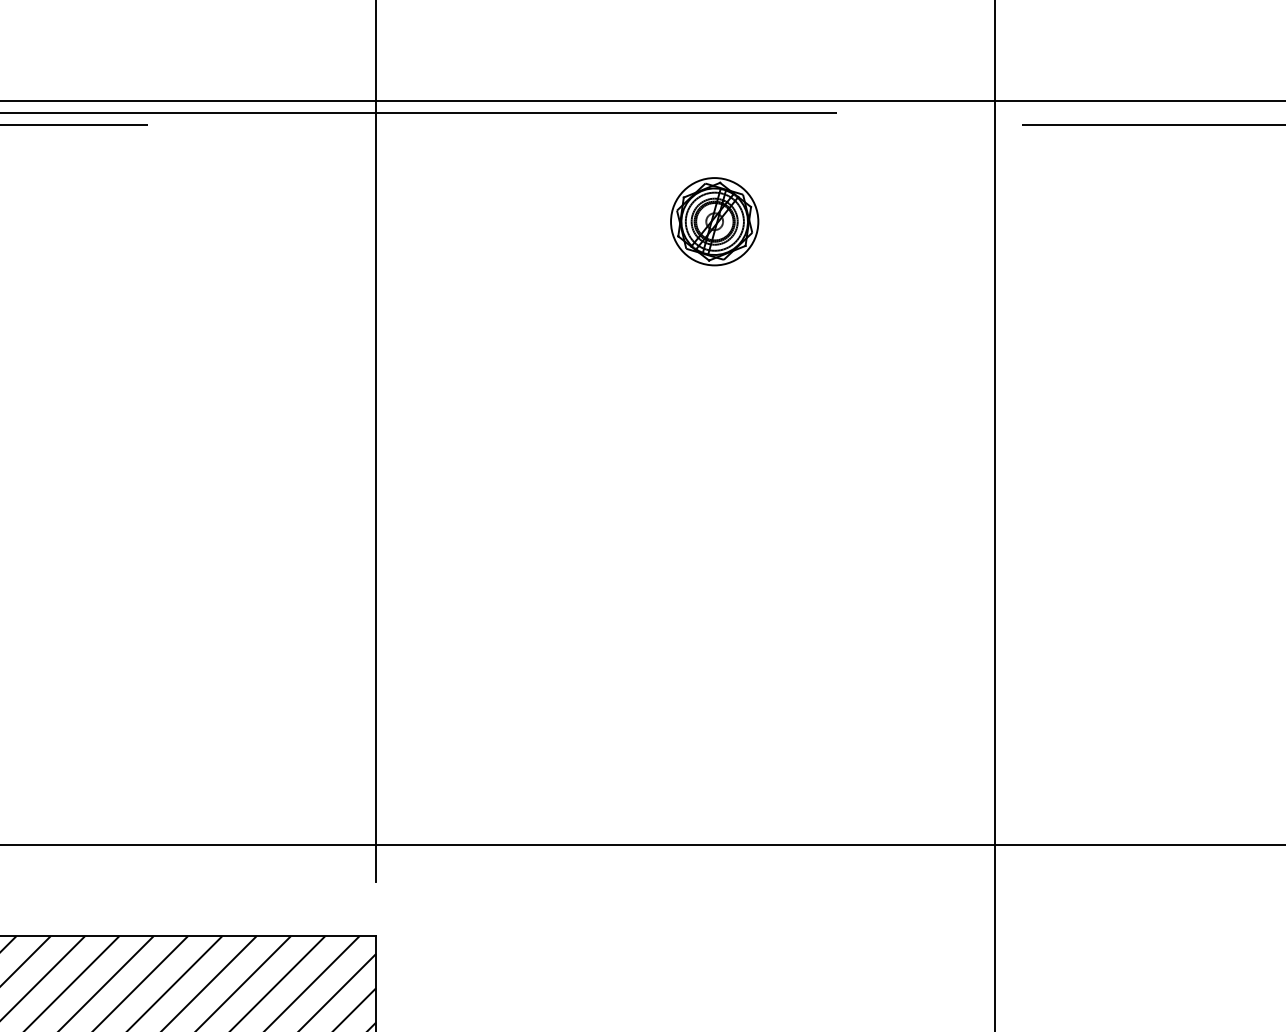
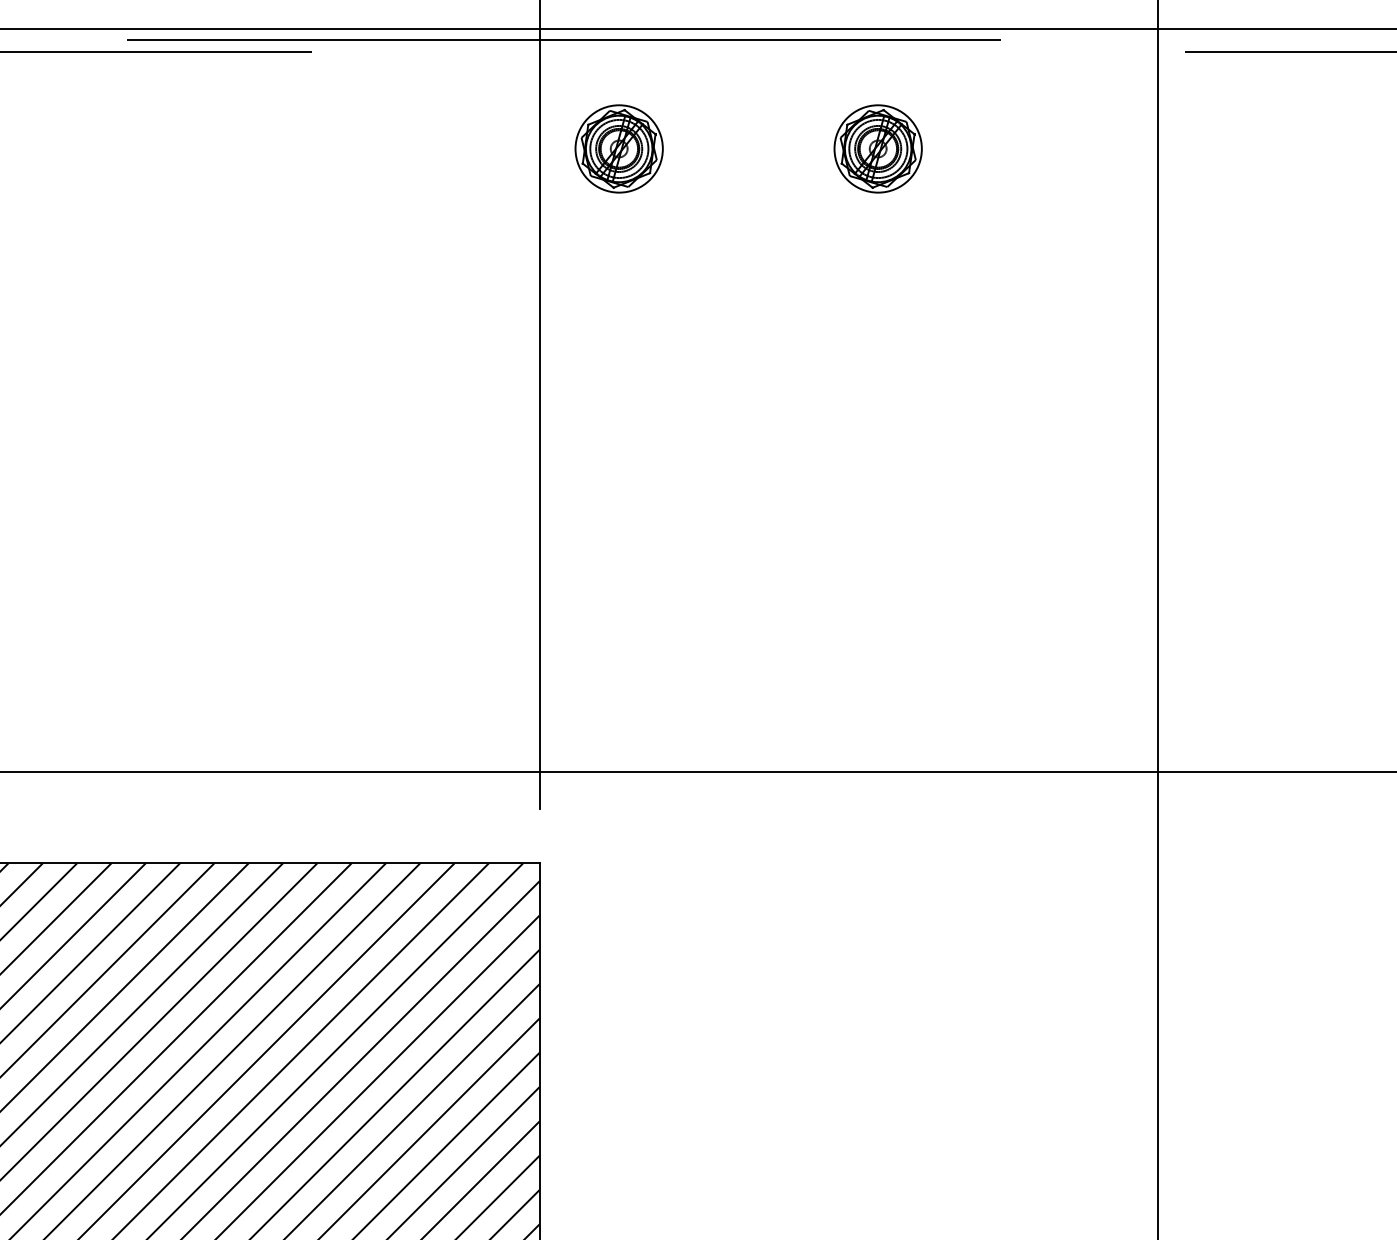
part: (454, 221) -> (618, 148), added

